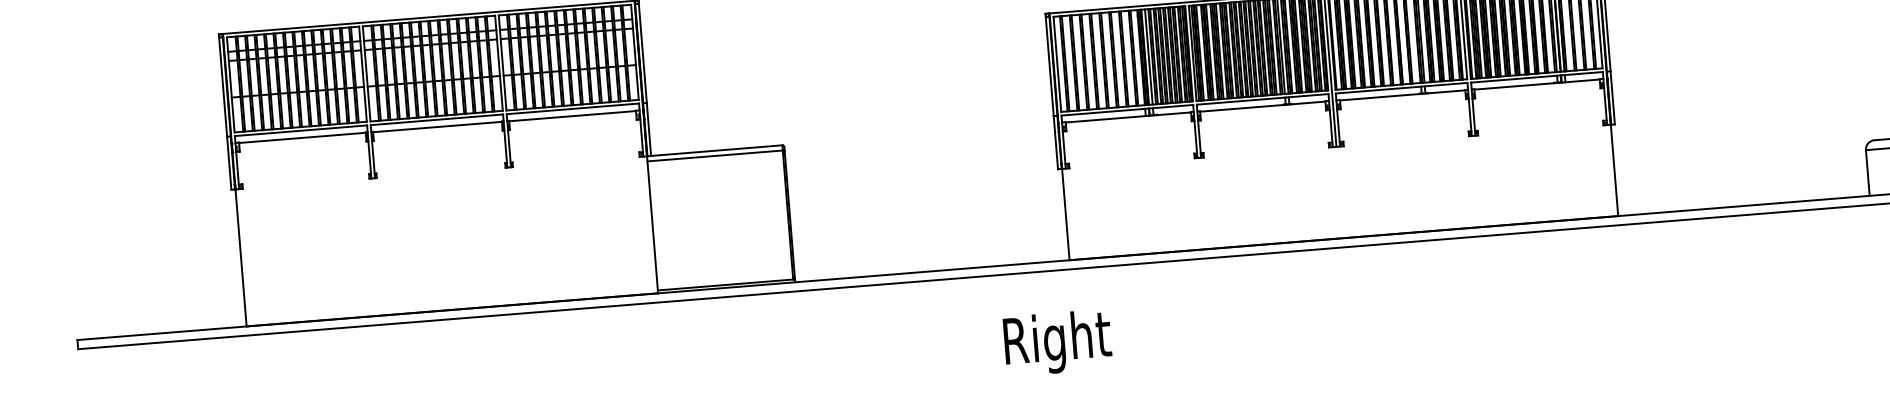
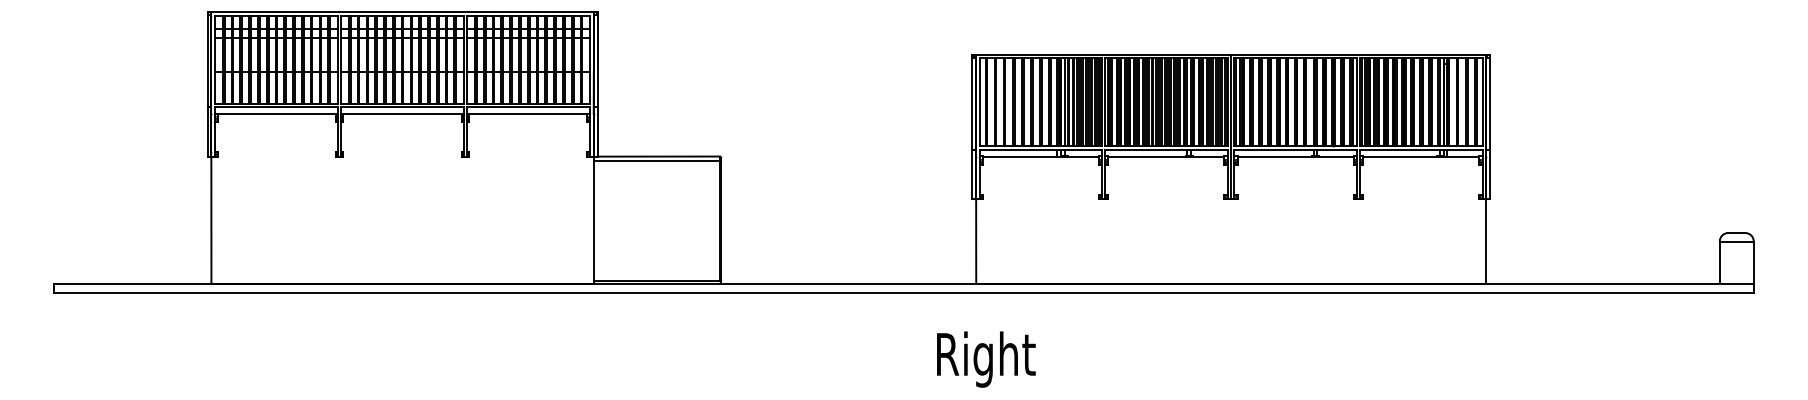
text: (1058, 342) -> (986, 359), moved

